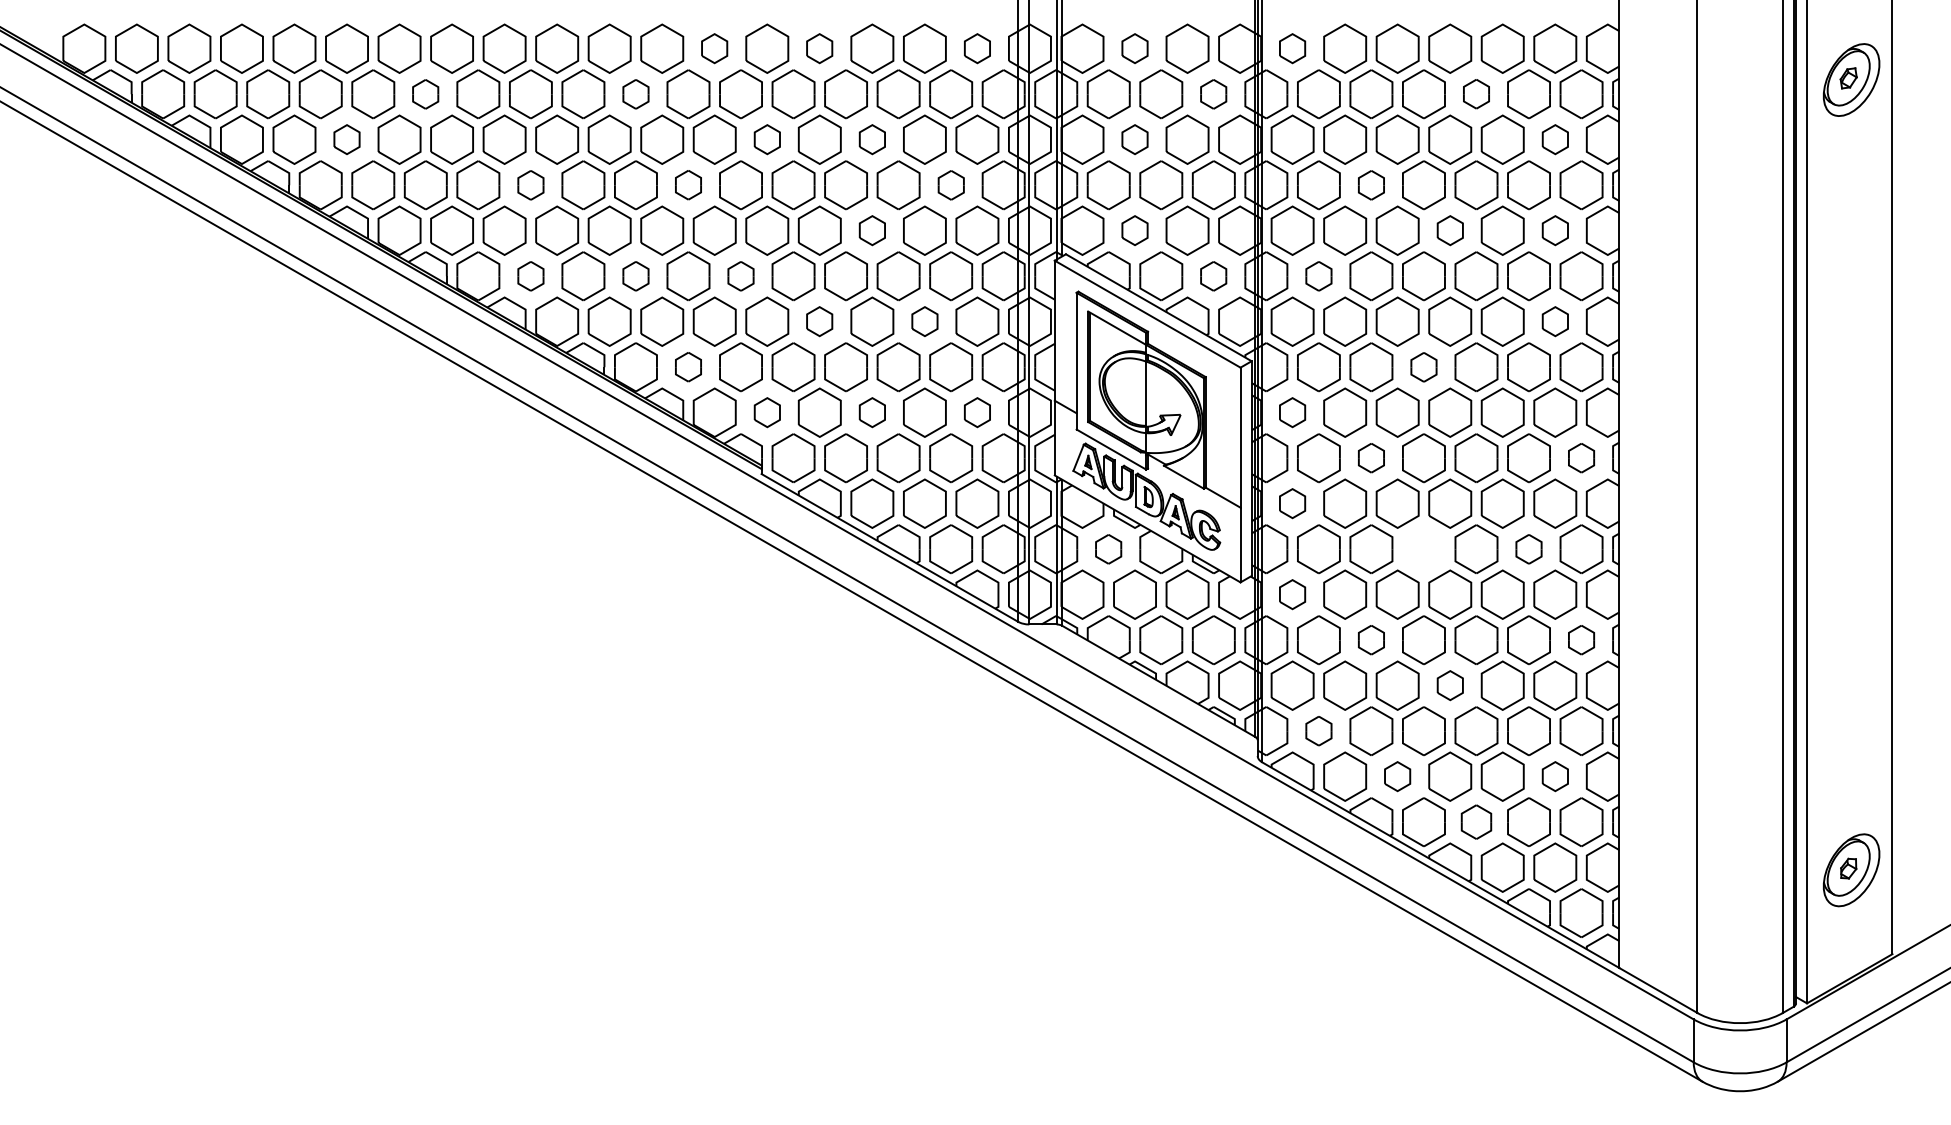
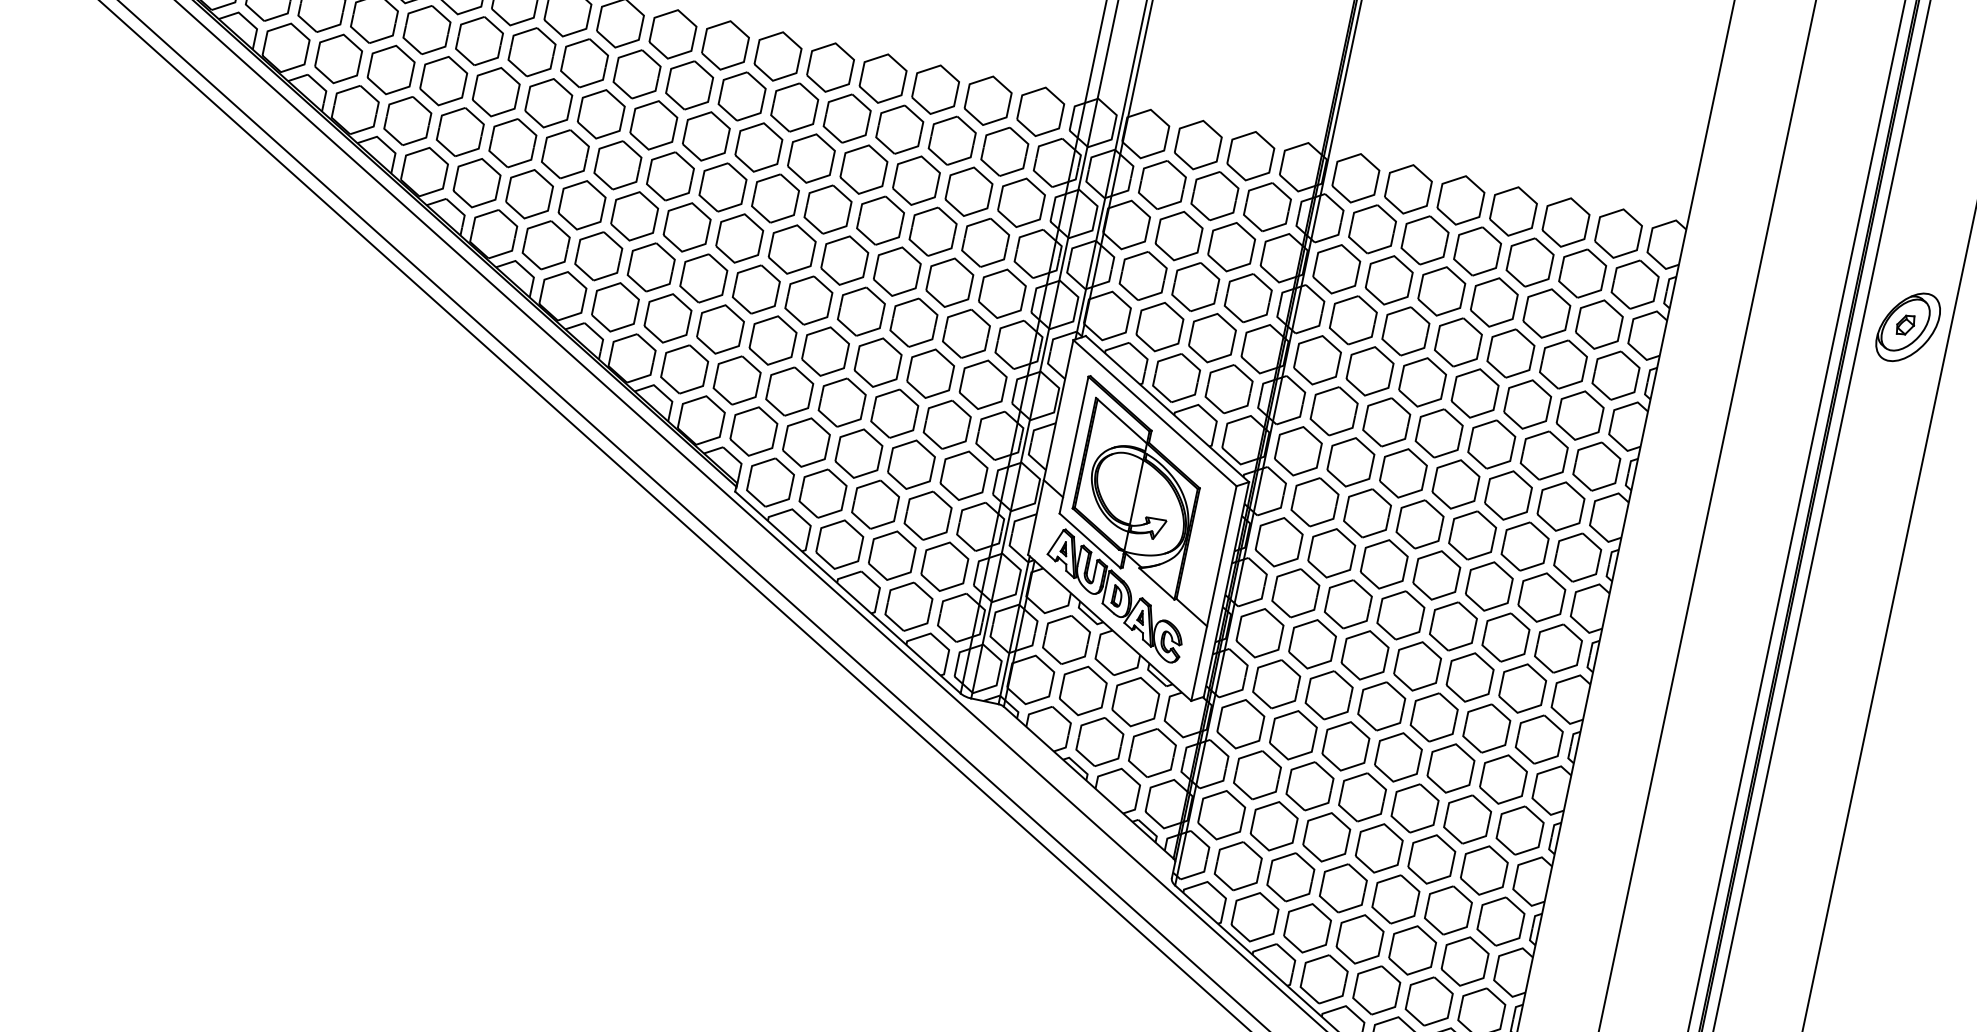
part: (714, 48) -> (777, 56), size x1.67
part: (819, 48) -> (882, 78), size x1.67
part: (977, 48) -> (1040, 111), size x1.67
part: (1134, 48) -> (1197, 144), size x1.67
part: (1292, 48) -> (1355, 177), size x1.67
part: (1476, 93) -> (1530, 261), size x1.67
part: (425, 94) -> (479, 41), size x1.67
part: (635, 94) -> (689, 85), size x1.67
part: (1213, 94) -> (1267, 207), size x1.67
part: (346, 139) -> (390, 69), size x1.67
part: (767, 139) -> (811, 158), size x1.67
part: (872, 139) -> (916, 180), size x1.67
part: (1134, 139) -> (1178, 235), size x1.67
part: (1555, 139) -> (1599, 324), size x1.67
part: (688, 184) -> (723, 186), size x1.67
part: (530, 185) -> (564, 154), size x1.67
part: (951, 185) -> (985, 243), size x1.67
part: (1371, 185) -> (1405, 331), size x1.67
part: (872, 230) -> (897, 271), size x1.67
part: (1134, 230) -> (1159, 326), size x1.67
part: (1450, 230) -> (1475, 393), size x1.67
part: (1555, 230) -> (1580, 415), size x1.67
part: (530, 276) -> (545, 245), size x1.67
part: (635, 276) -> (650, 267), size x1.67
part: (740, 276) -> (755, 289), size x1.67
part: (1213, 276) -> (1228, 389), size x1.67
part: (1318, 276) -> (1333, 411), size x1.67
part: (819, 321) -> (825, 351), size x1.67
part: (924, 321) -> (930, 373), size x1.67
part: (1555, 321) -> (1561, 506), size x1.67
part: (688, 366) -> (684, 368), size x1.67
part: (1423, 367) -> (1419, 524), size x1.67
part: (767, 412) -> (754, 431), size x1.67
part: (872, 412) -> (859, 453), size x1.67
part: (977, 412) -> (964, 475), size x1.67
part: (1292, 412) -> (1279, 541), size x1.67
part: (1371, 457) -> (1348, 603), size x1.67
part: (1581, 457) -> (1558, 647), size x1.67
part: (1292, 503) -> (1259, 632), size x1.67
part: (1108, 549) -> (1066, 640), size x1.67
part: (1423, 549) -> (1381, 706), added
part: (1528, 549) -> (1486, 728), size x1.67
part: (1292, 594) -> (1240, 723), size x1.67
part: (1371, 639) -> (1310, 785), size x1.67
part: (1581, 639) -> (1520, 829), size x1.67
part: (1450, 685) -> (1379, 848), size x1.67
part: (1318, 730) -> (1238, 865), size x1.67
part: (1397, 776) -> (1307, 928), size x1.67
part: (1555, 776) -> (1465, 961), size x1.67
part: (1476, 821) -> (1376, 989), size x1.43

